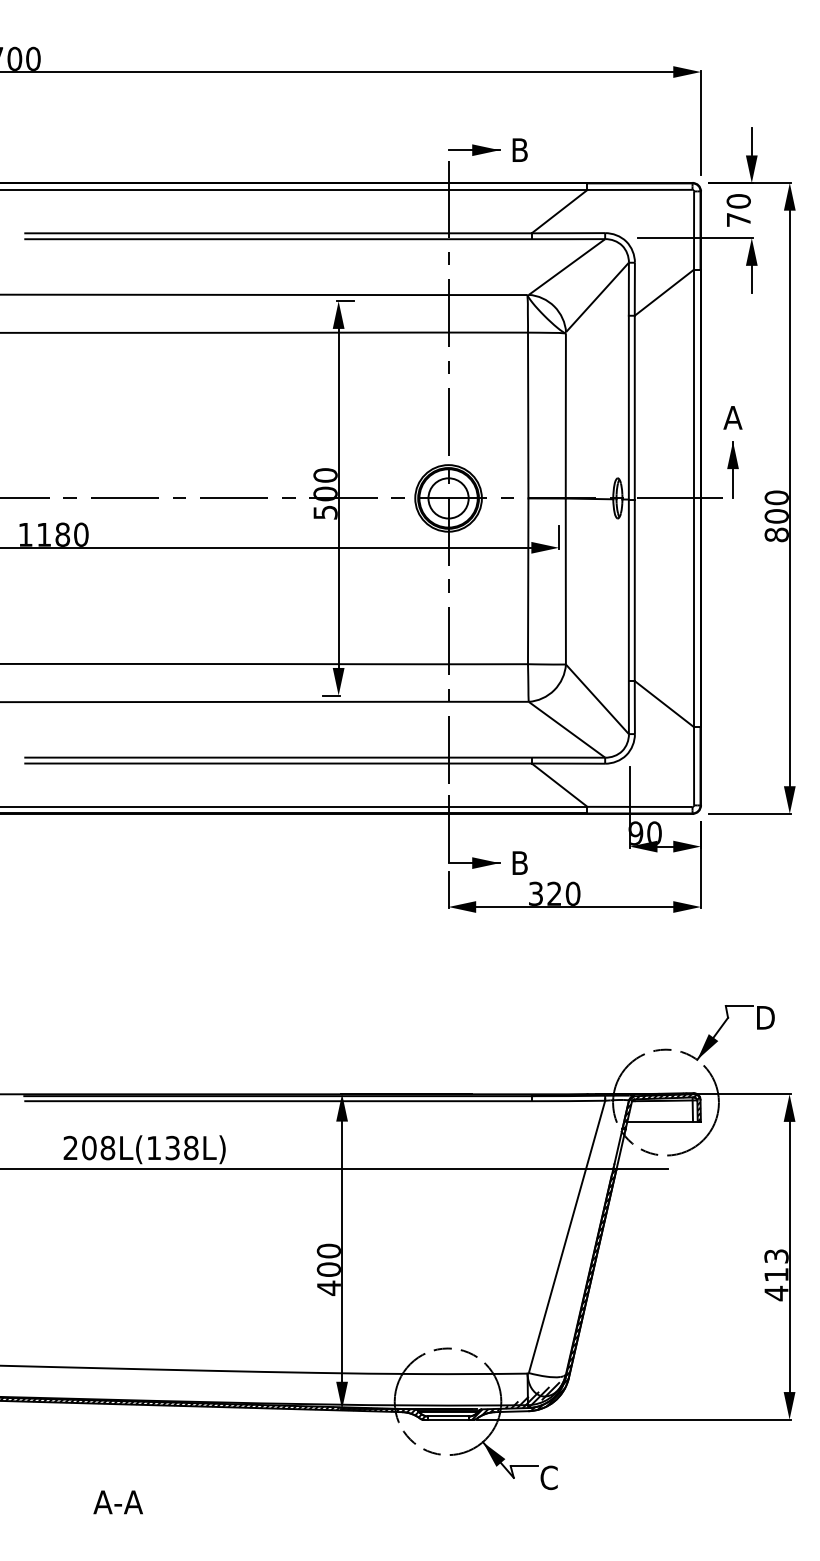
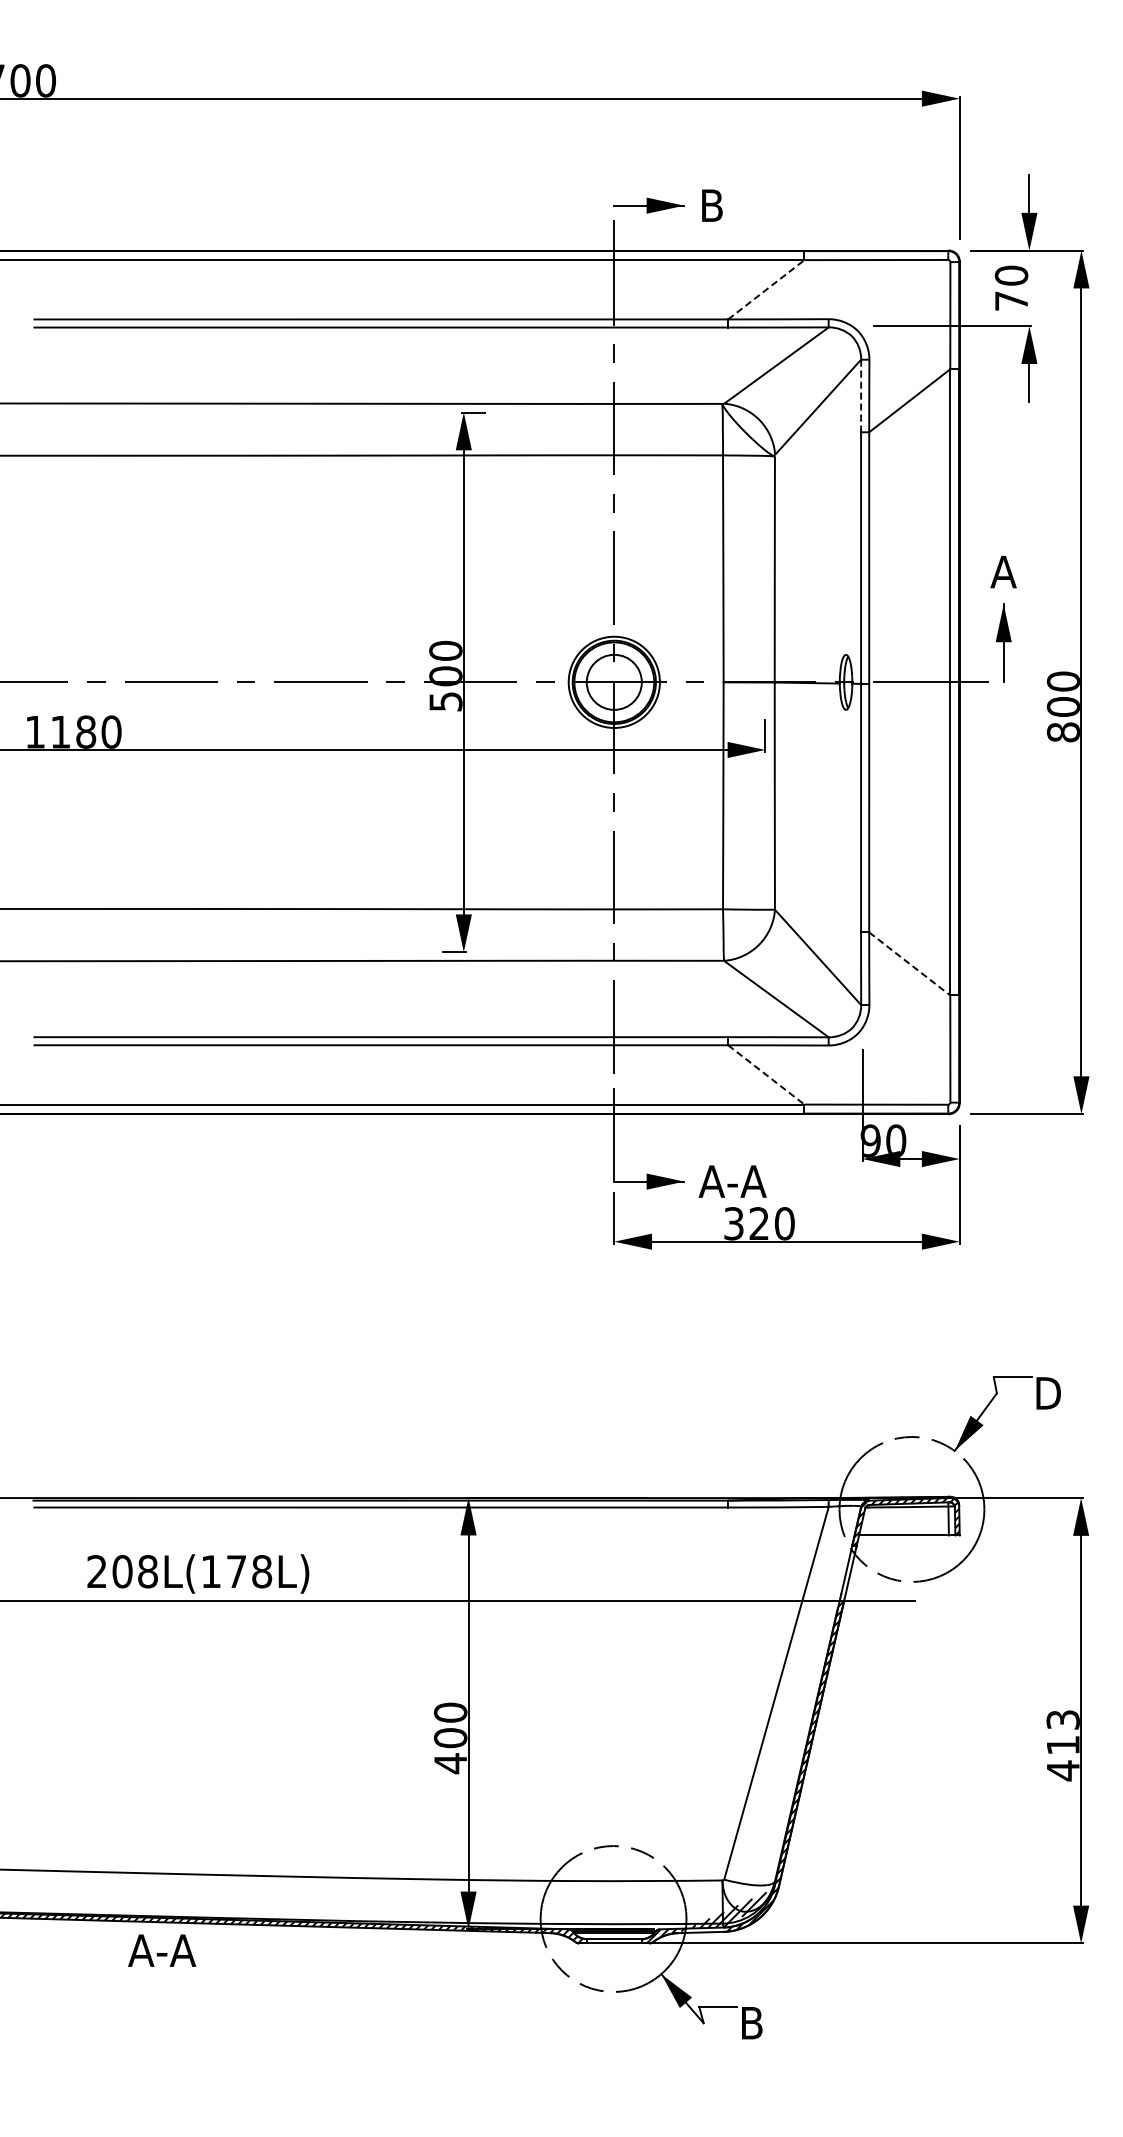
line: (559, 211) -> (766, 289), solid -> dashed
arc: (629, 288) -> (861, 395), solid -> dashed
line: (664, 704) -> (910, 964), solid -> dashed
line: (559, 785) -> (766, 1075), solid -> dashed
text: (534, 863) -> (732, 1181), B -> A-A
text: (172, 1147) -> (236, 1571), 208L(138L) -> 208L(178L)
text: (548, 1477) -> (751, 2022), C -> B
text: (118, 1502) -> (162, 1950), moved

